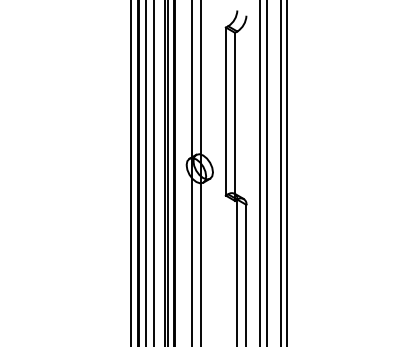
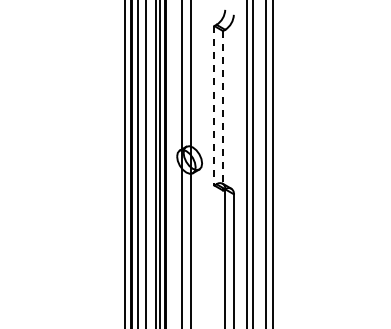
line: (226, 111) -> (214, 105), solid -> dashed
line: (235, 116) -> (223, 110), solid -> dashed

